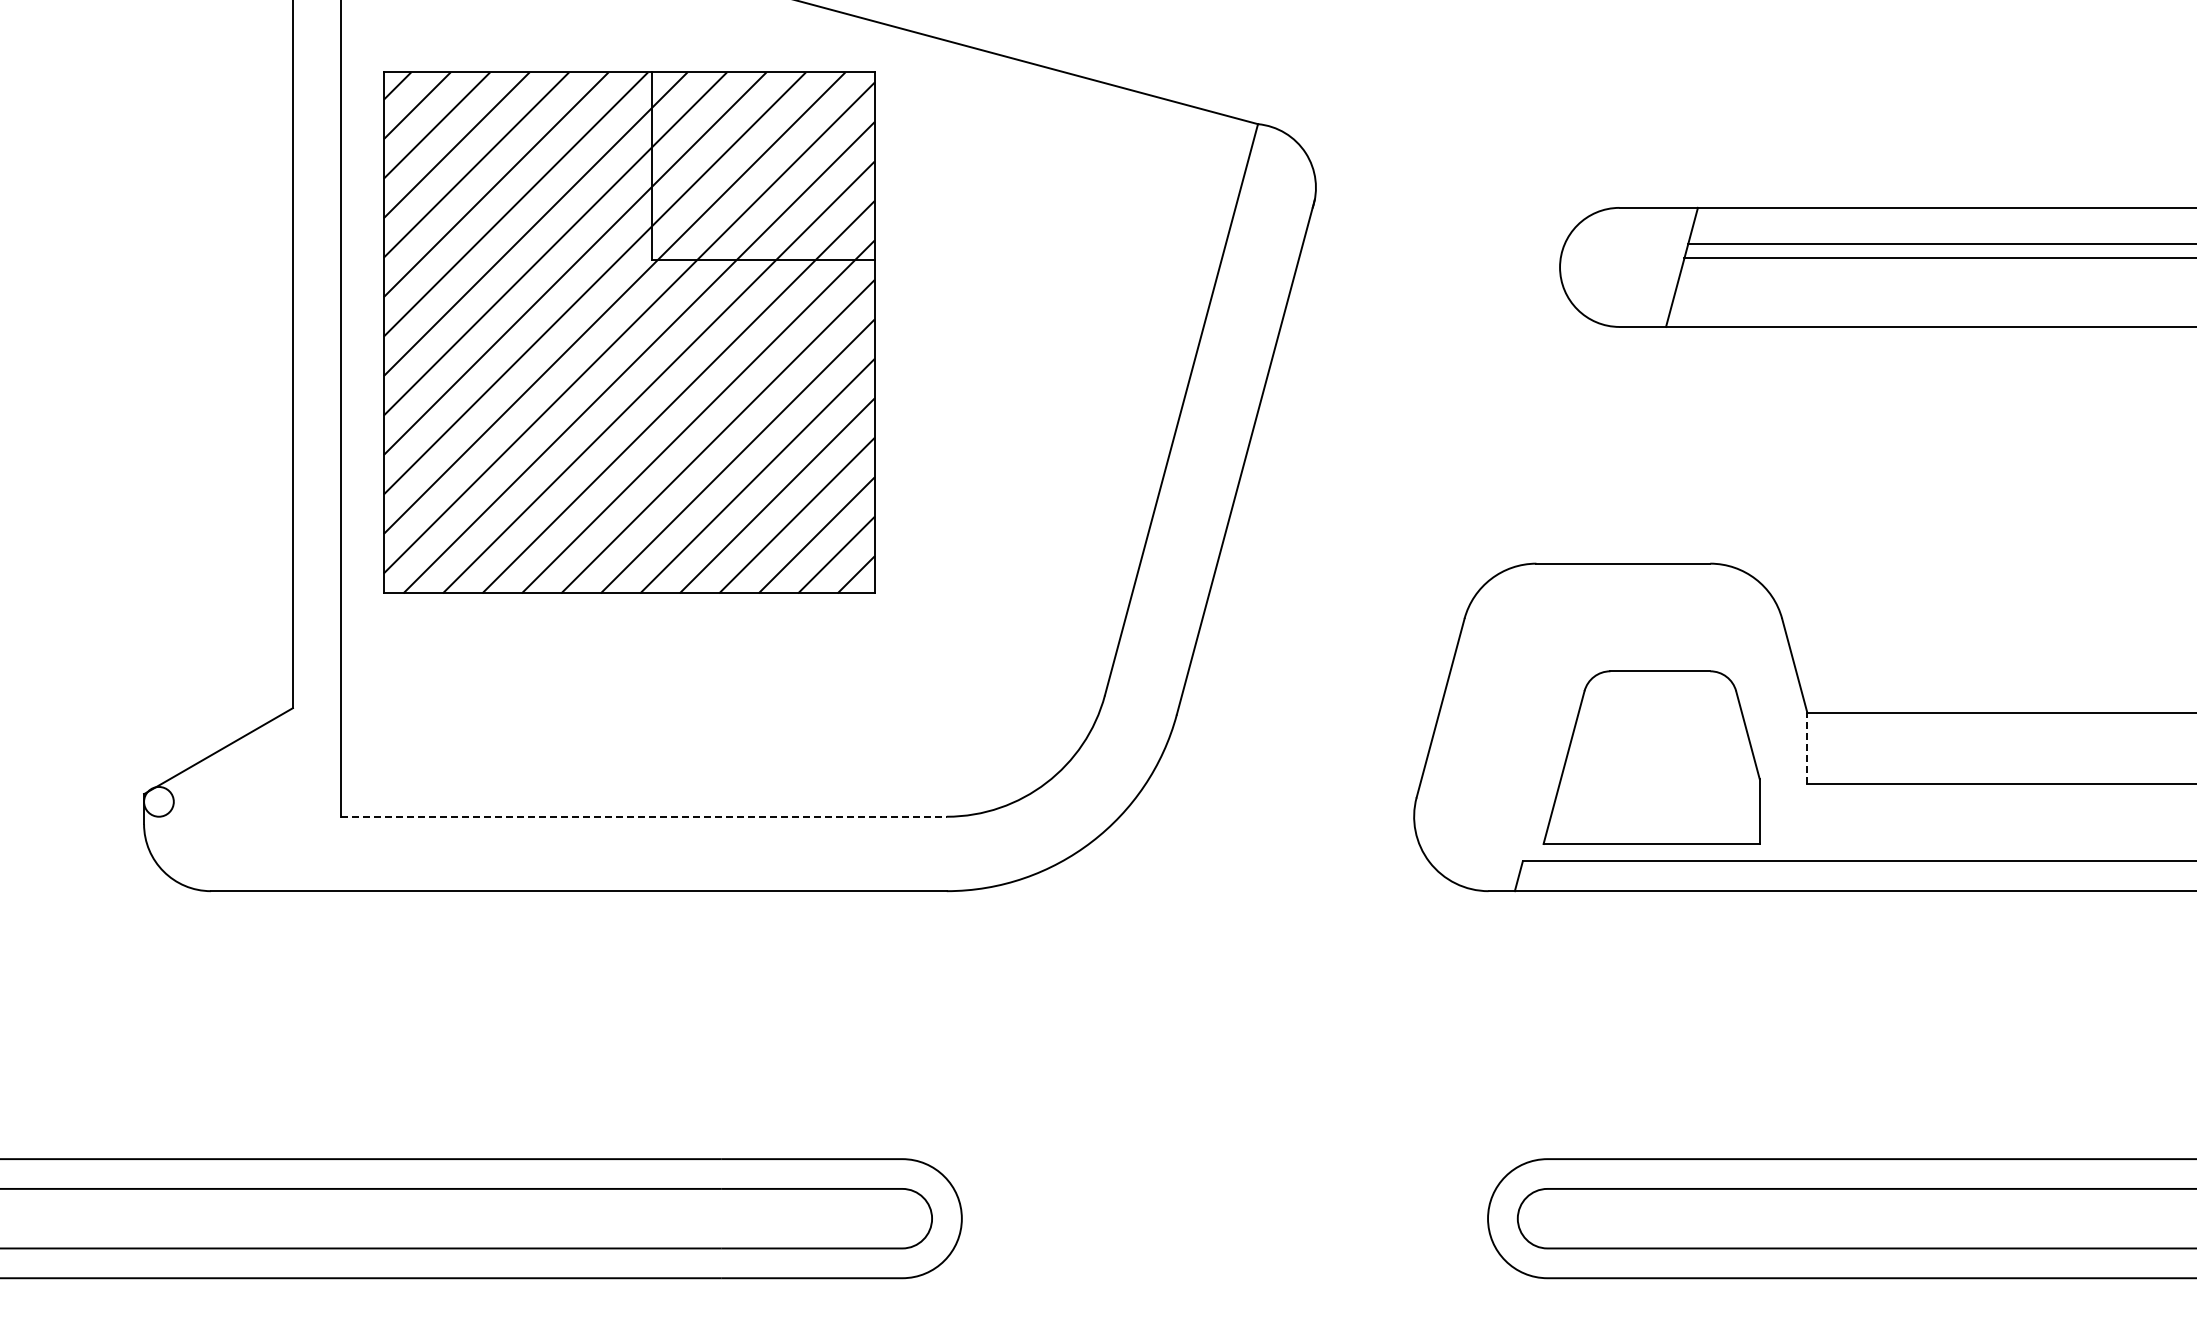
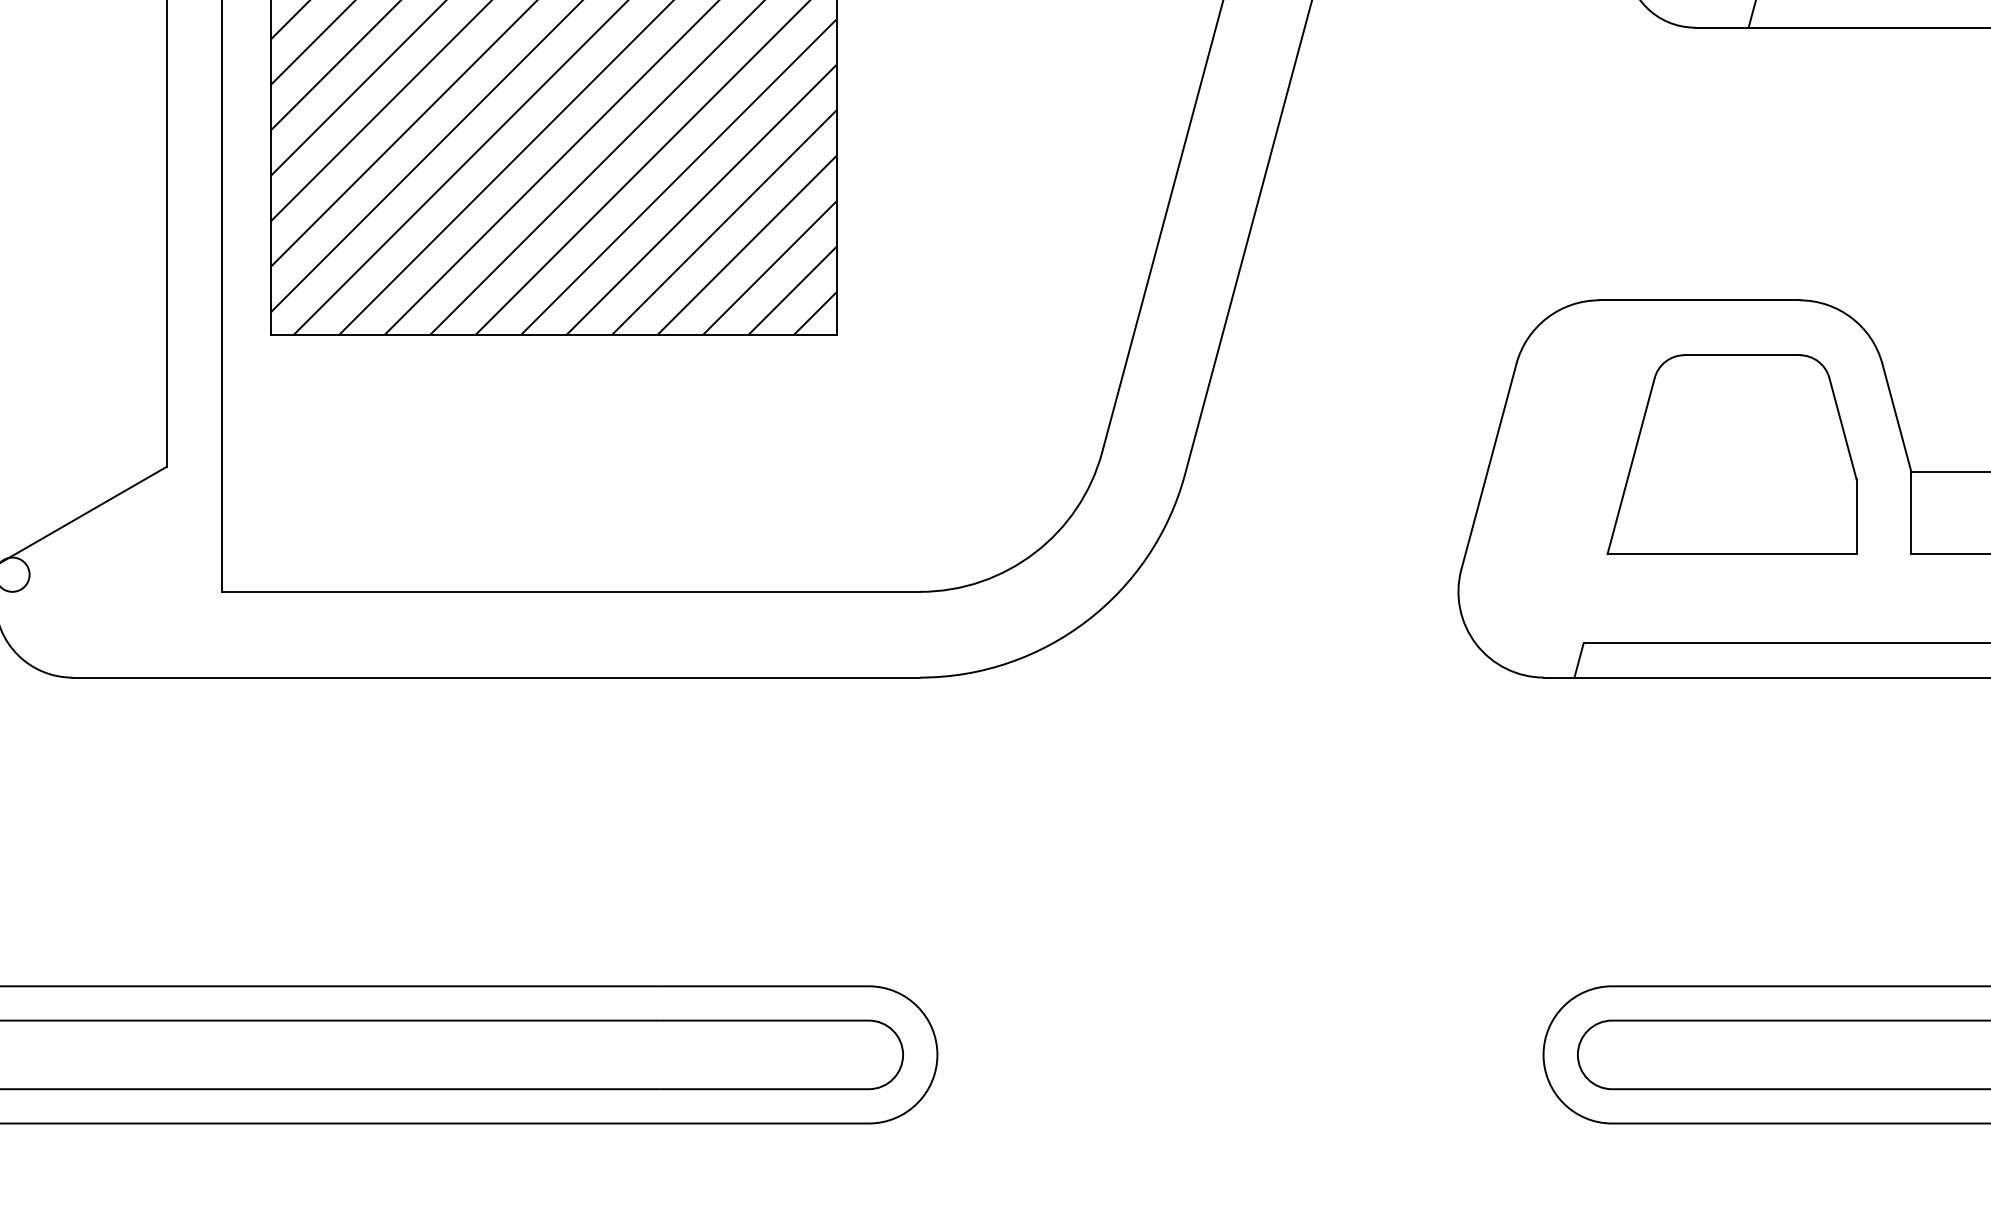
line: (1807, 748) -> (1911, 513), dashed -> solid
part: (1651, 757) -> (1731, 454), moved
line: (644, 816) -> (571, 591), dashed -> solid

